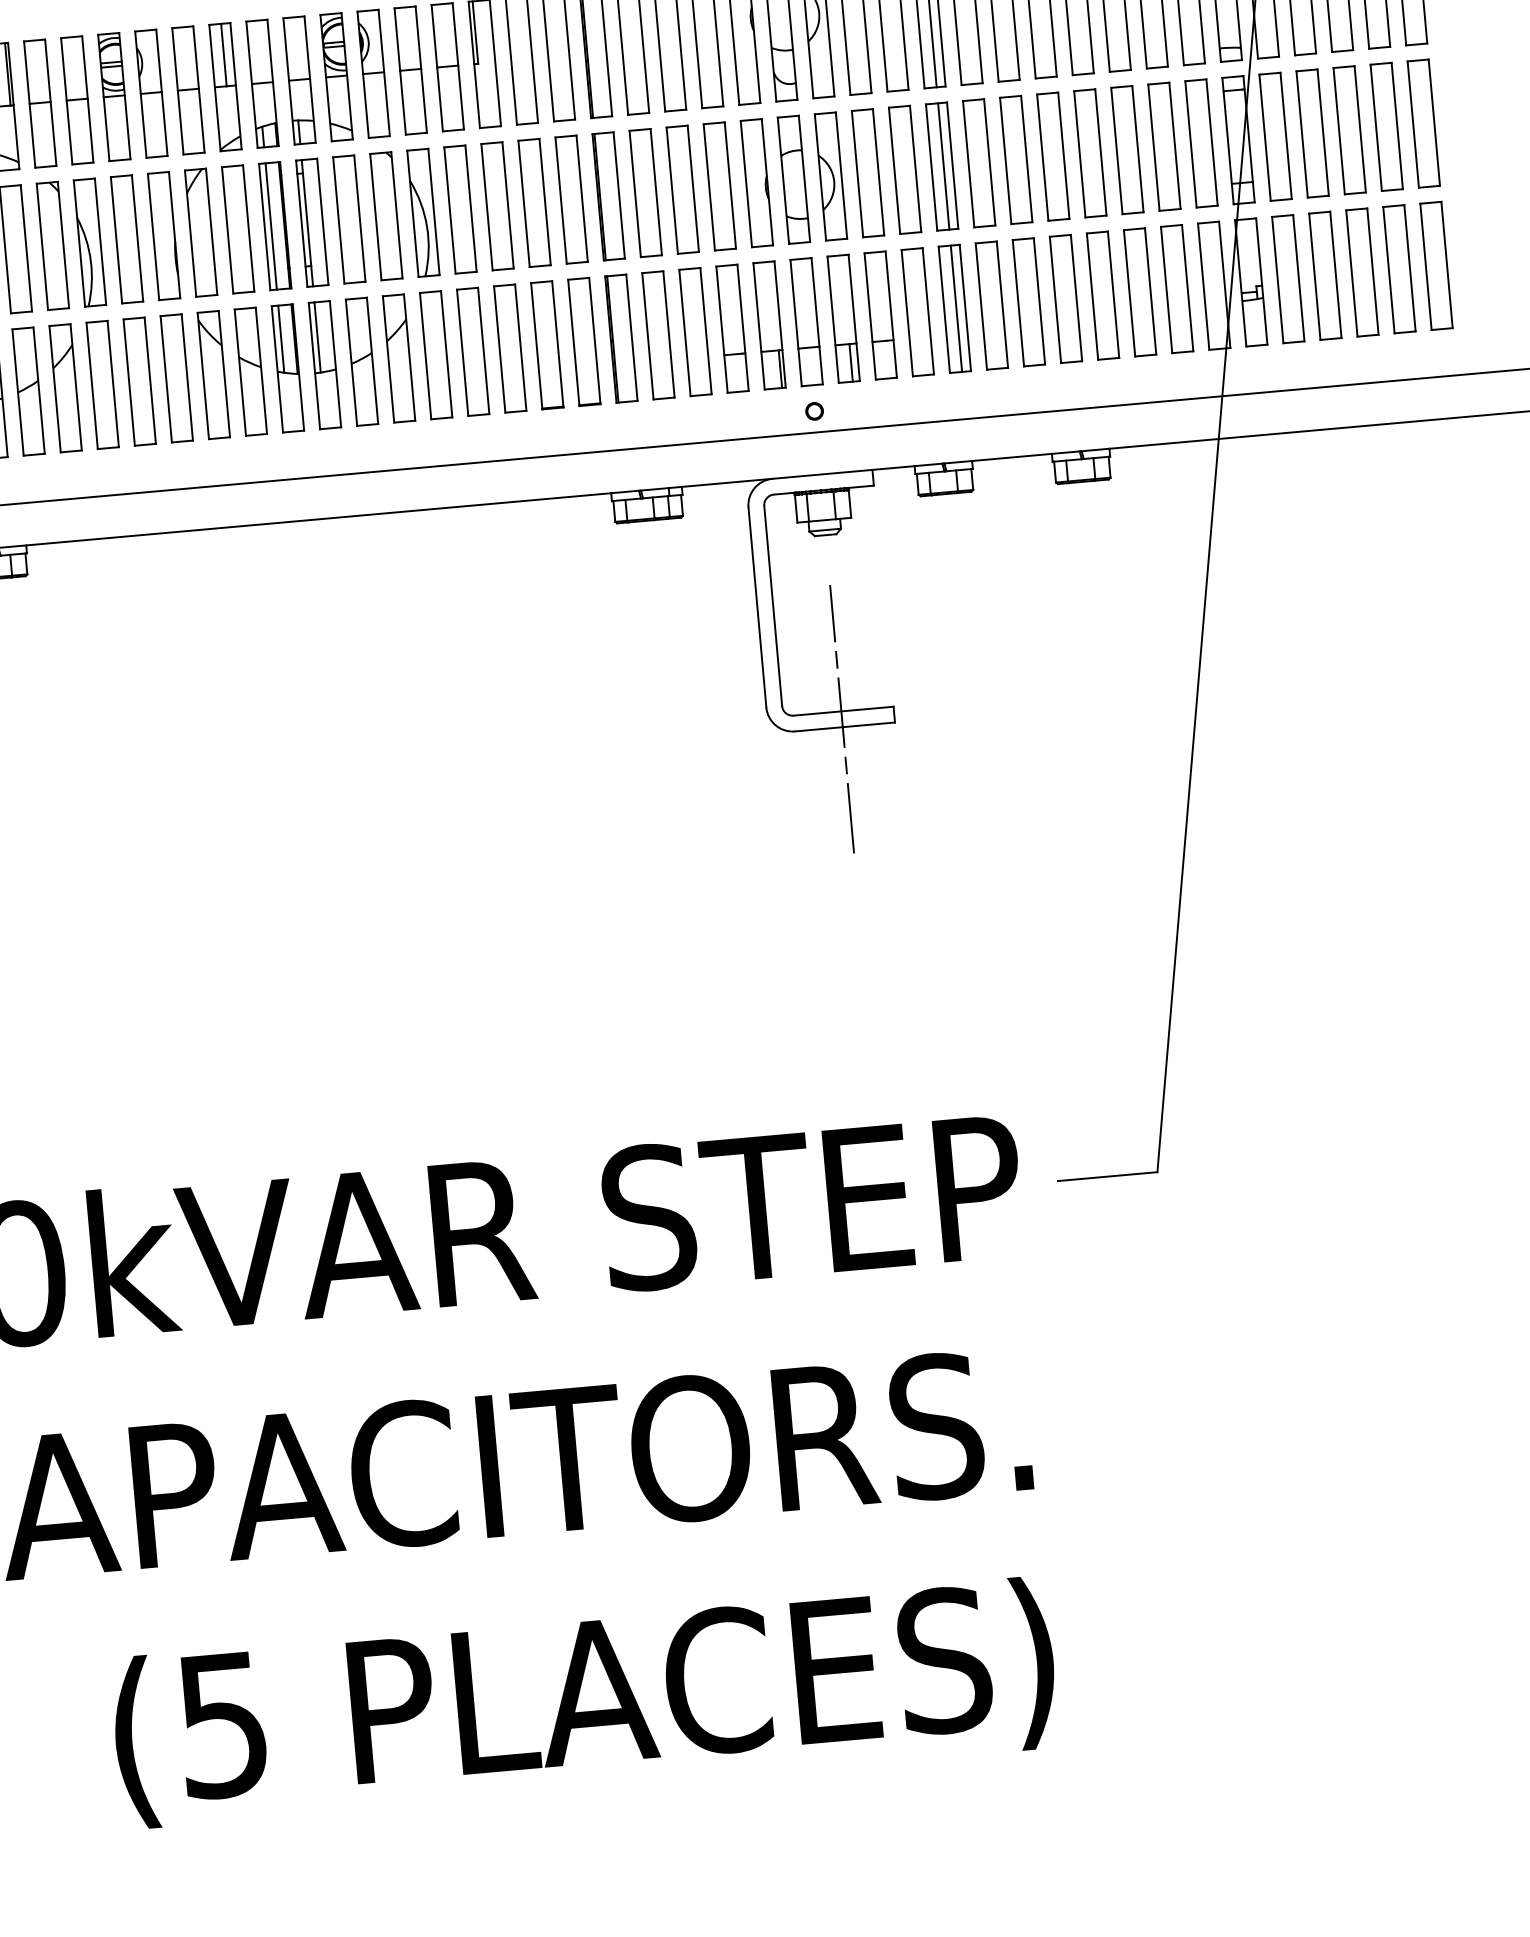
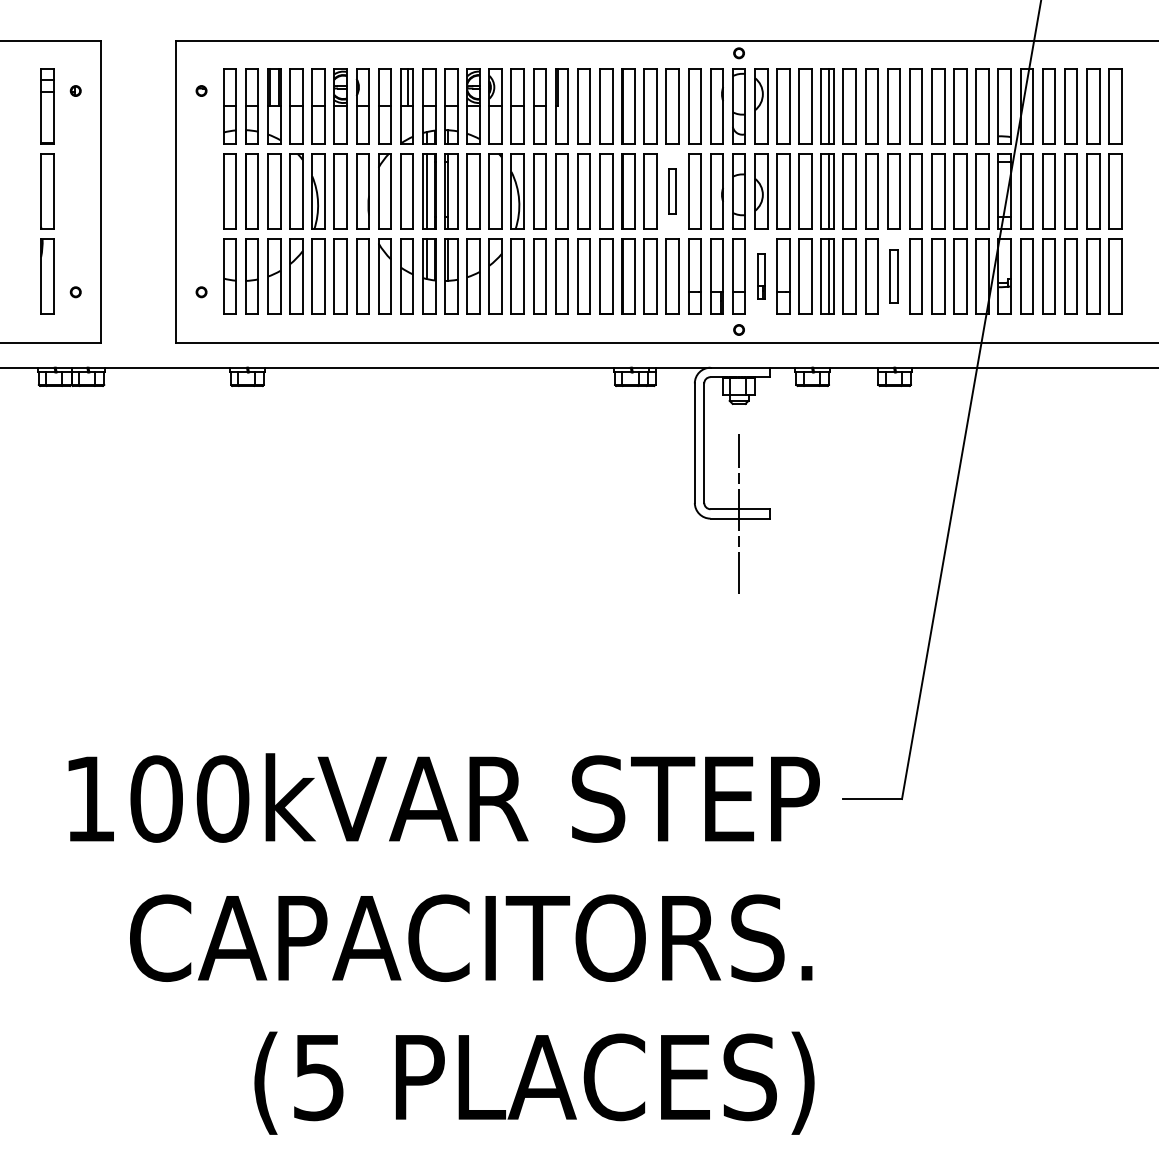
part: (682, 189) -> (672, 191), size x0.6
part: (1065, 298) -> (893, 276), size x0.7
part: (844, 318) -> (761, 276), size x0.6

